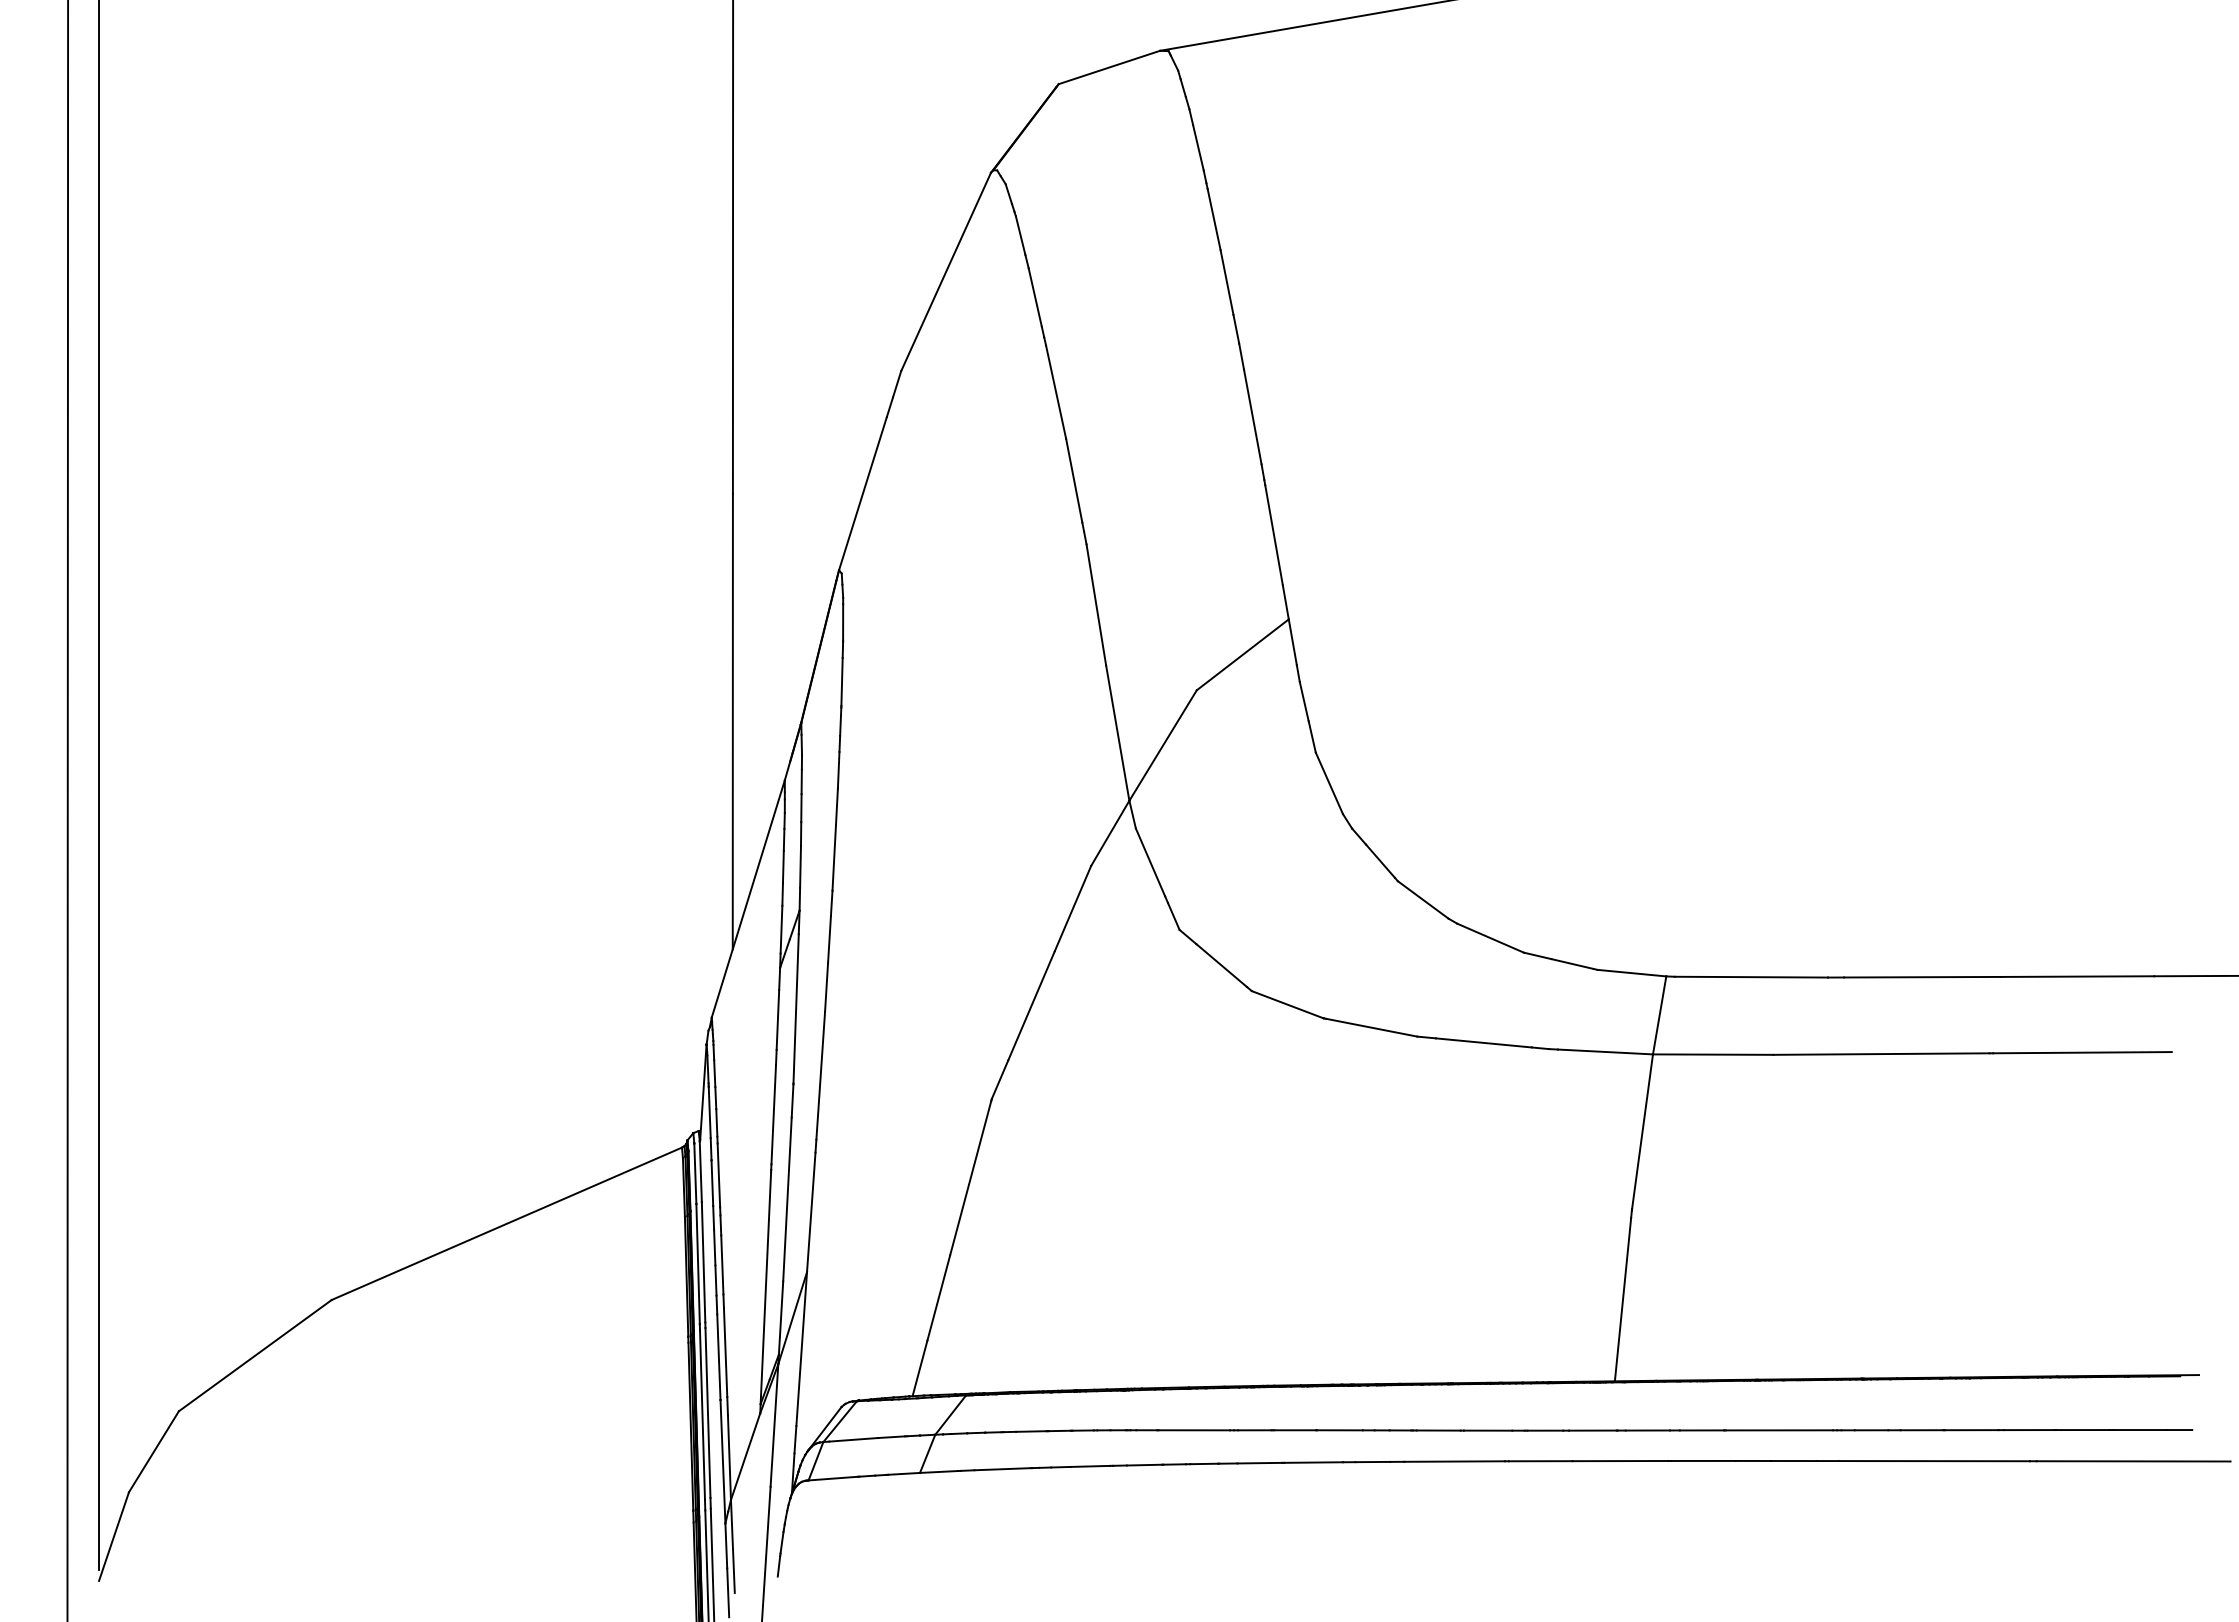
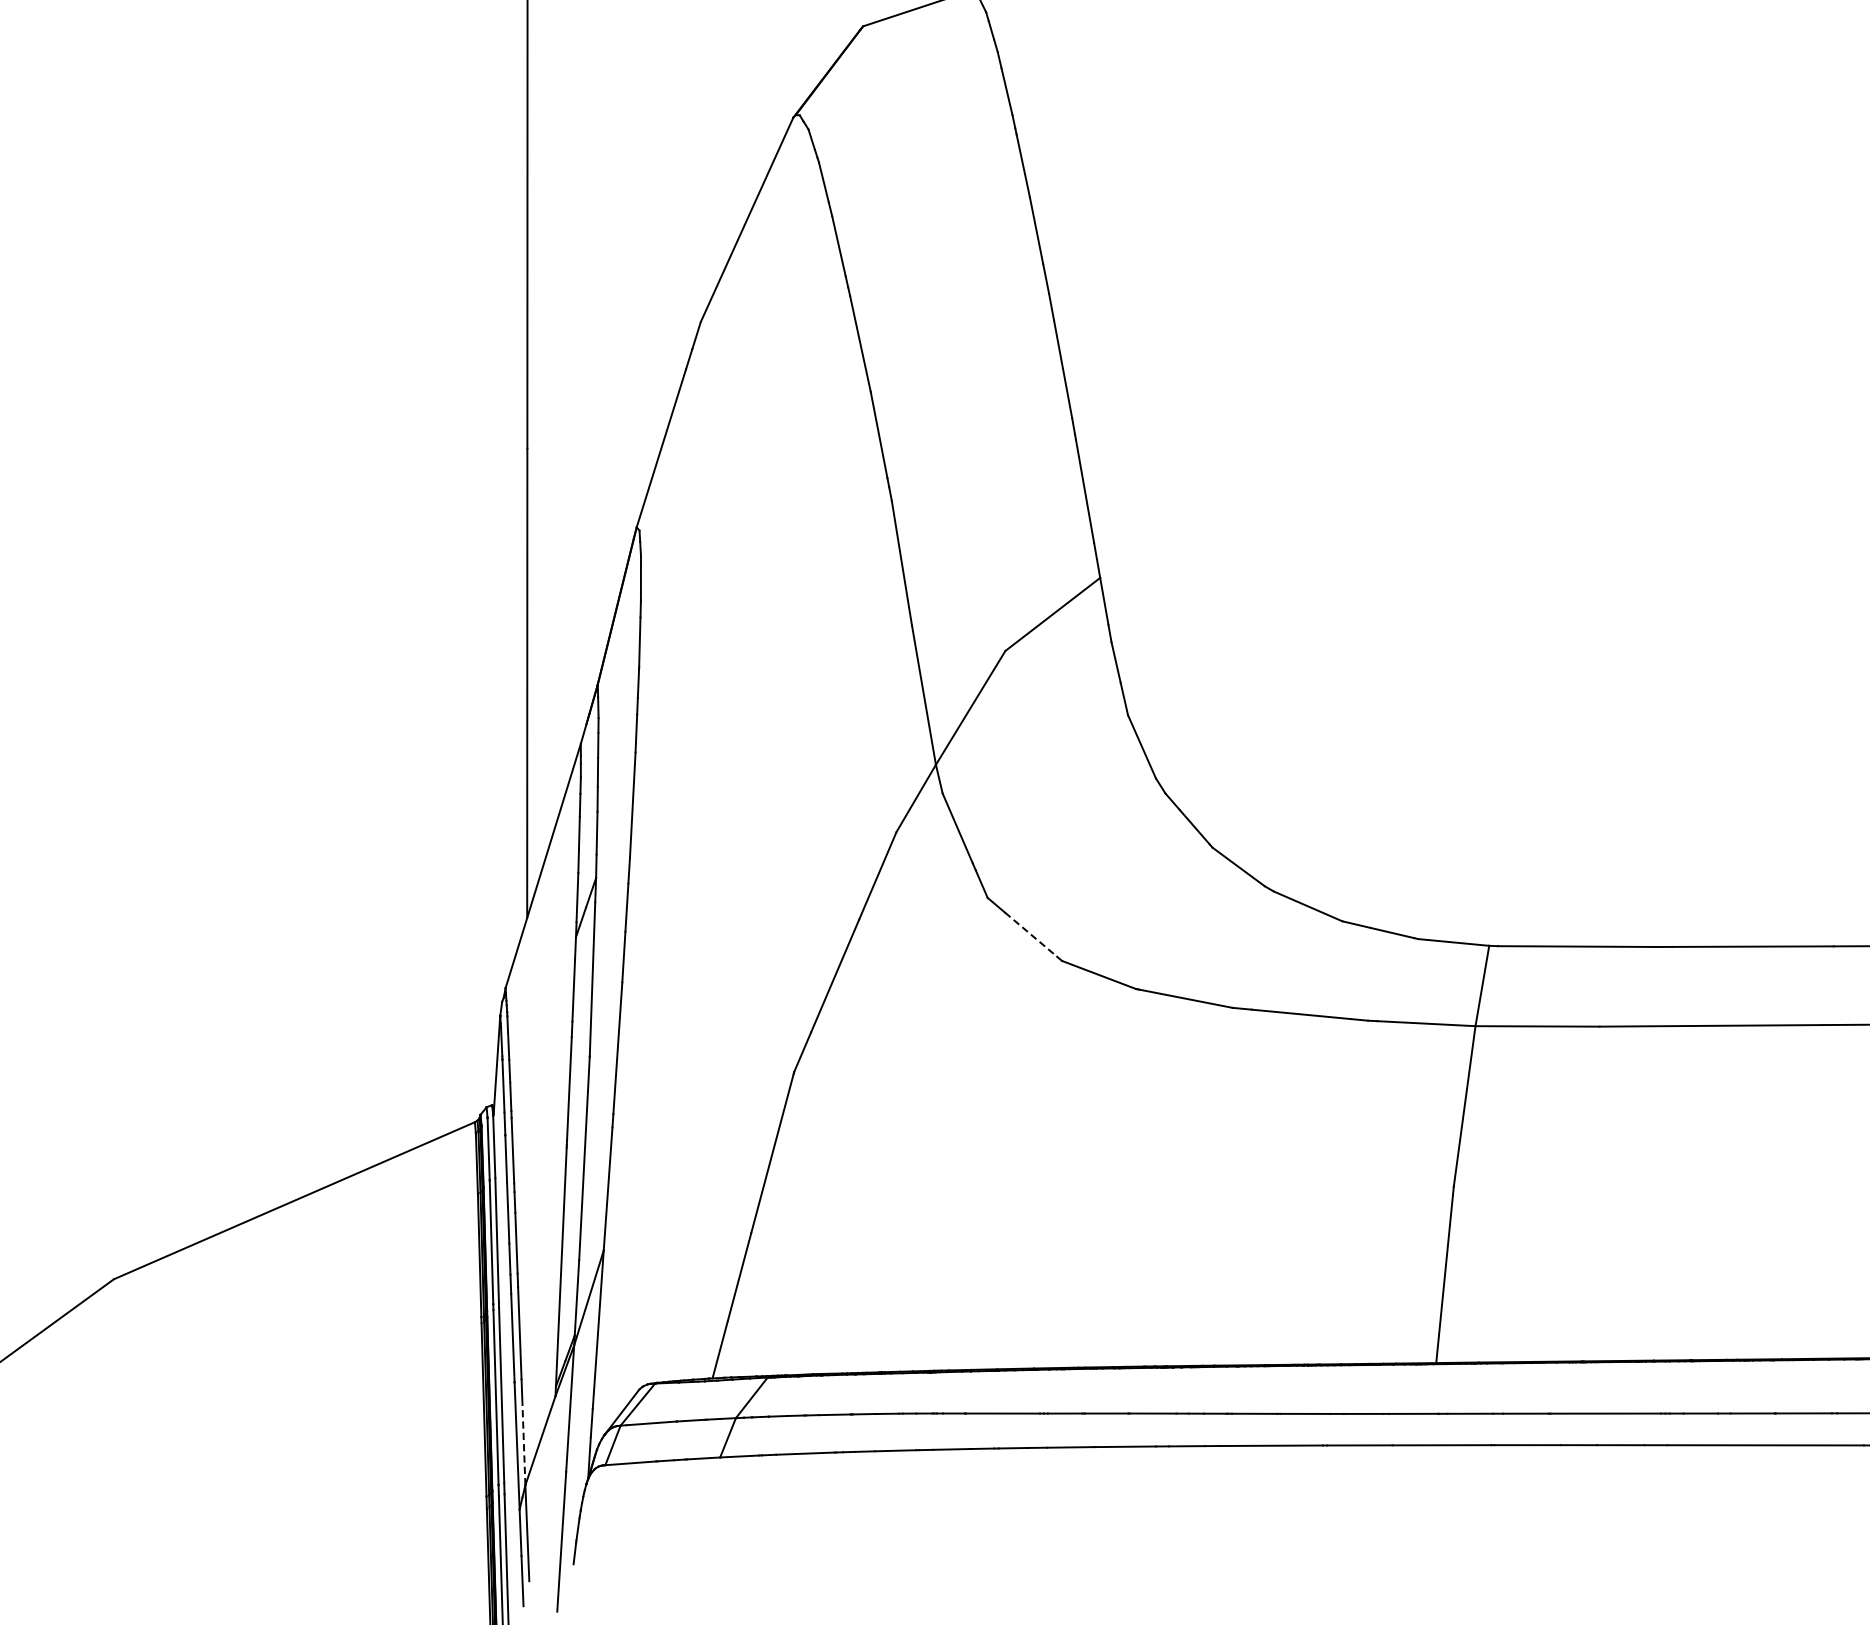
line: (1222, 965) -> (1031, 934), solid -> dashed
line: (729, 1457) -> (523, 1441), solid -> dashed

